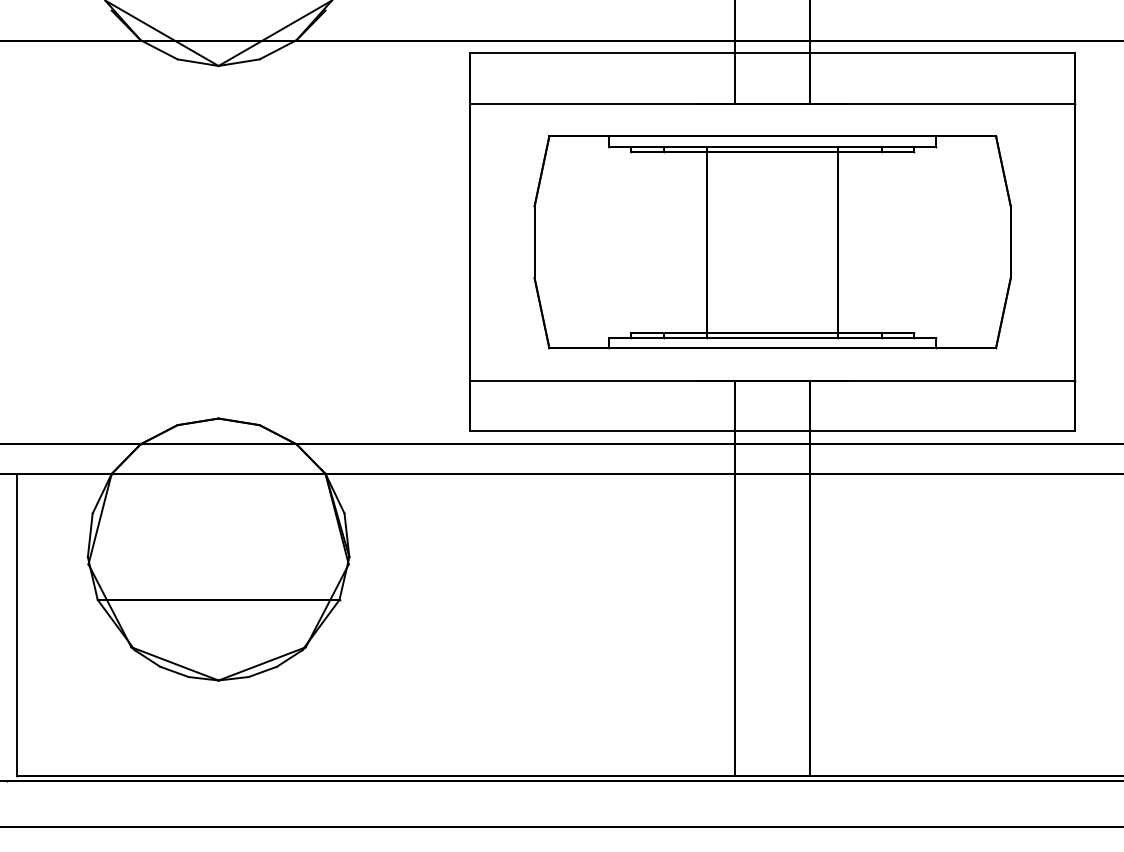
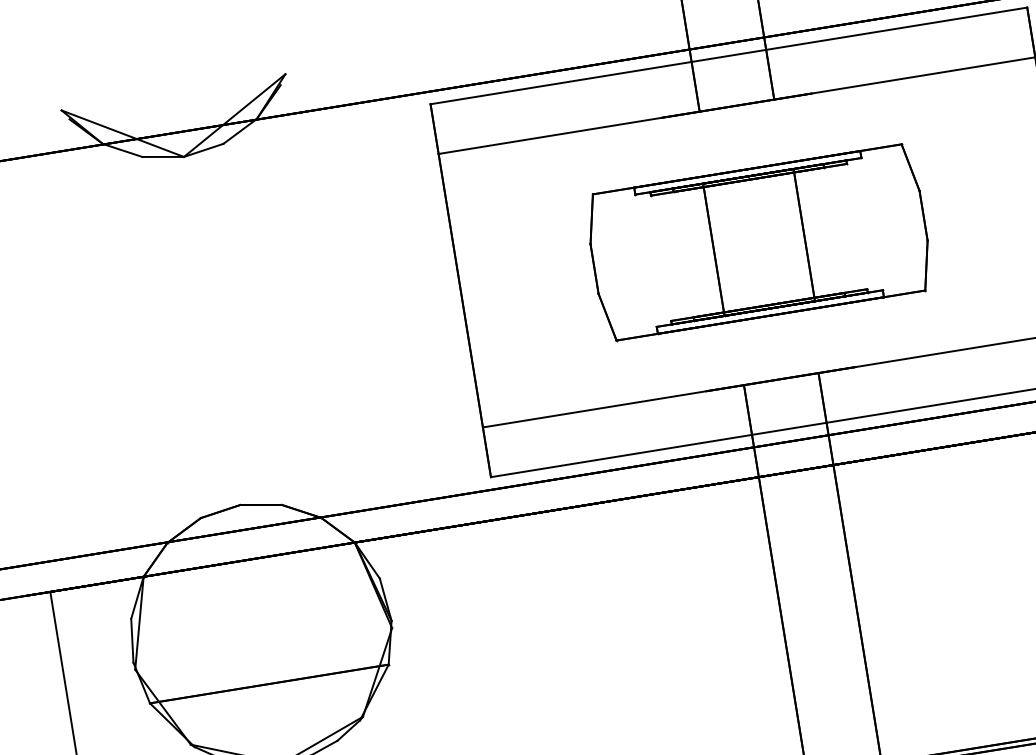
part: (772, 242) -> (758, 242), size x0.7

